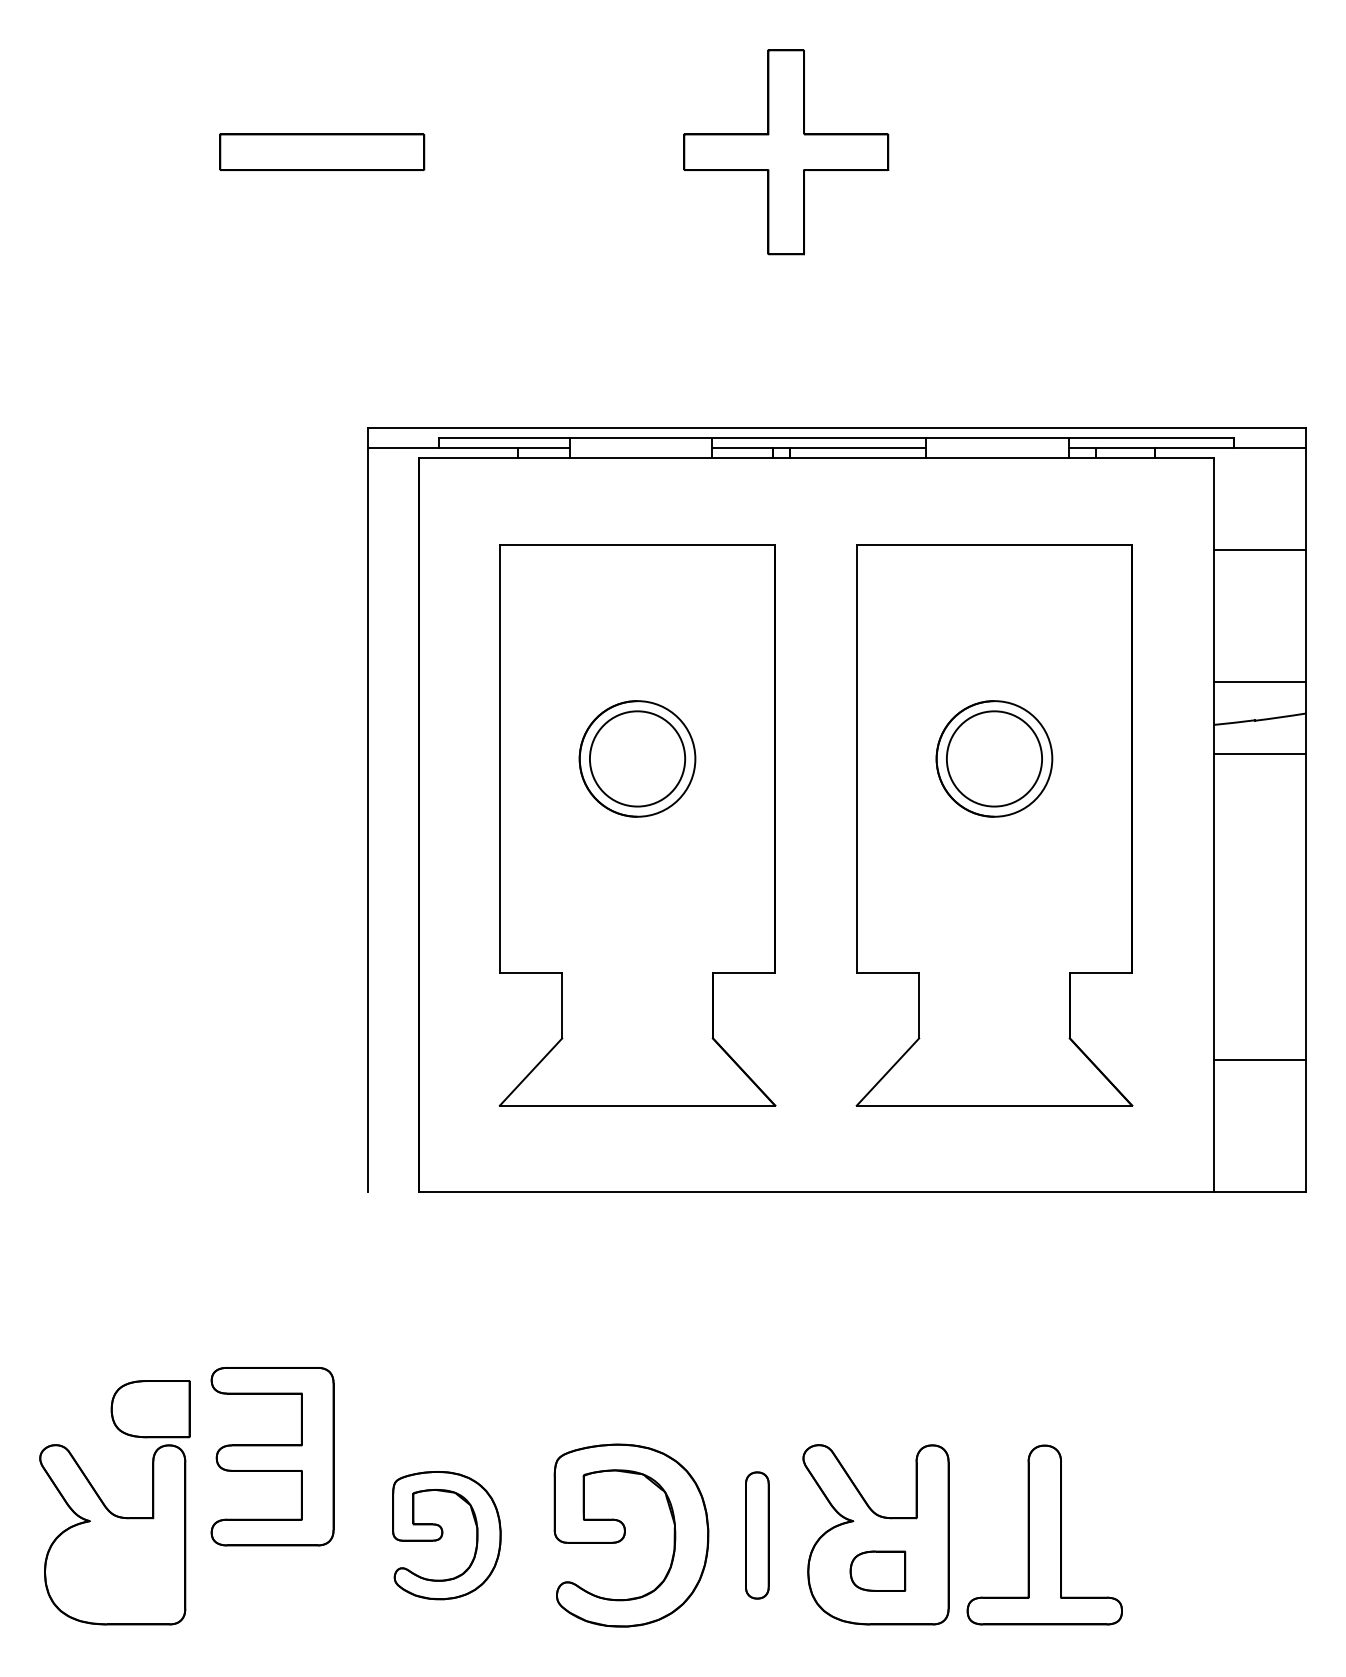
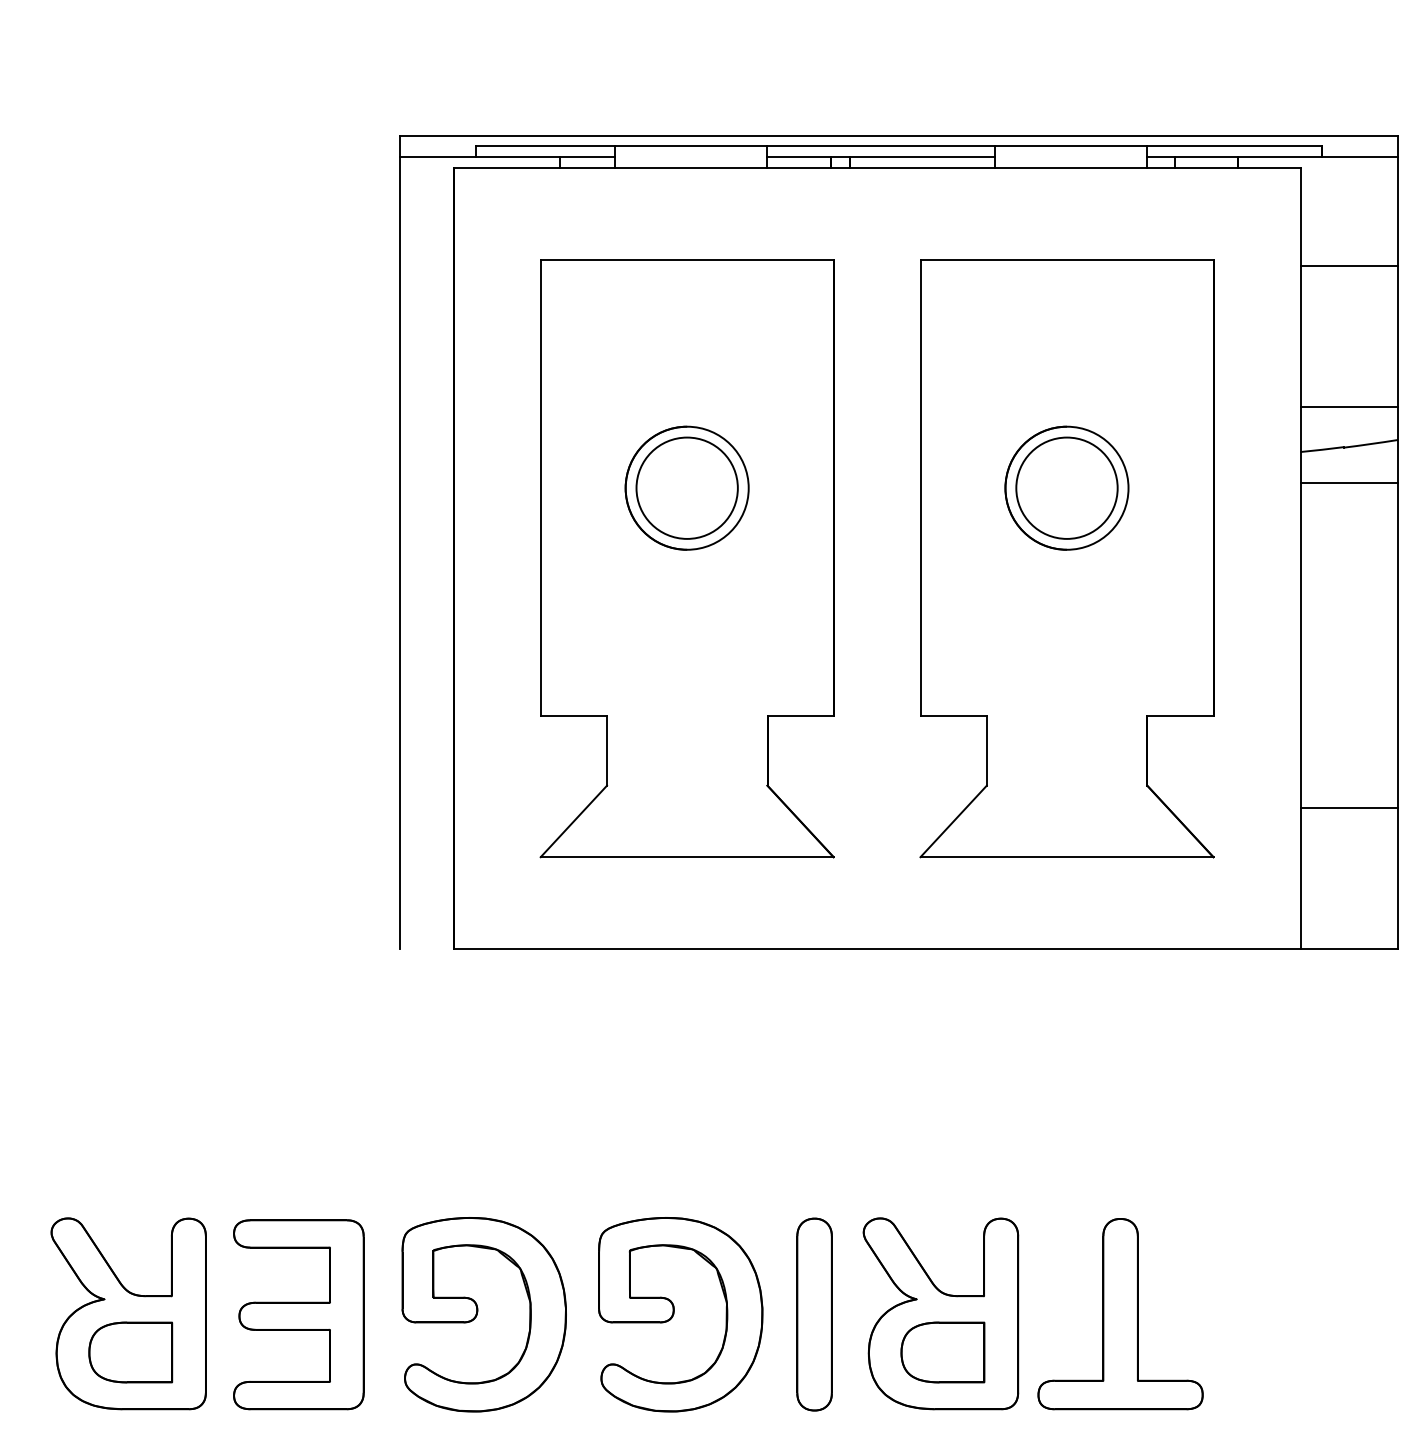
part: (150, 1409) -> (130, 1352), moved
part: (272, 1456) -> (298, 1314), moved
part: (446, 1535) -> (483, 1314), size x1.43
part: (757, 1535) -> (814, 1314), size x1.43
part: (877, 1571) -> (942, 1352), size x1.43

